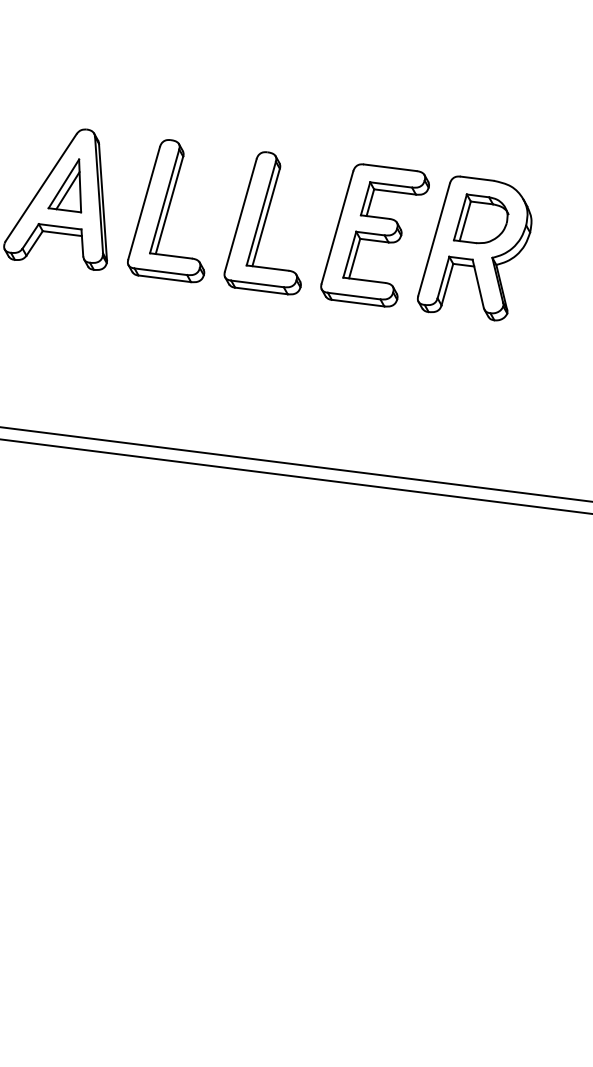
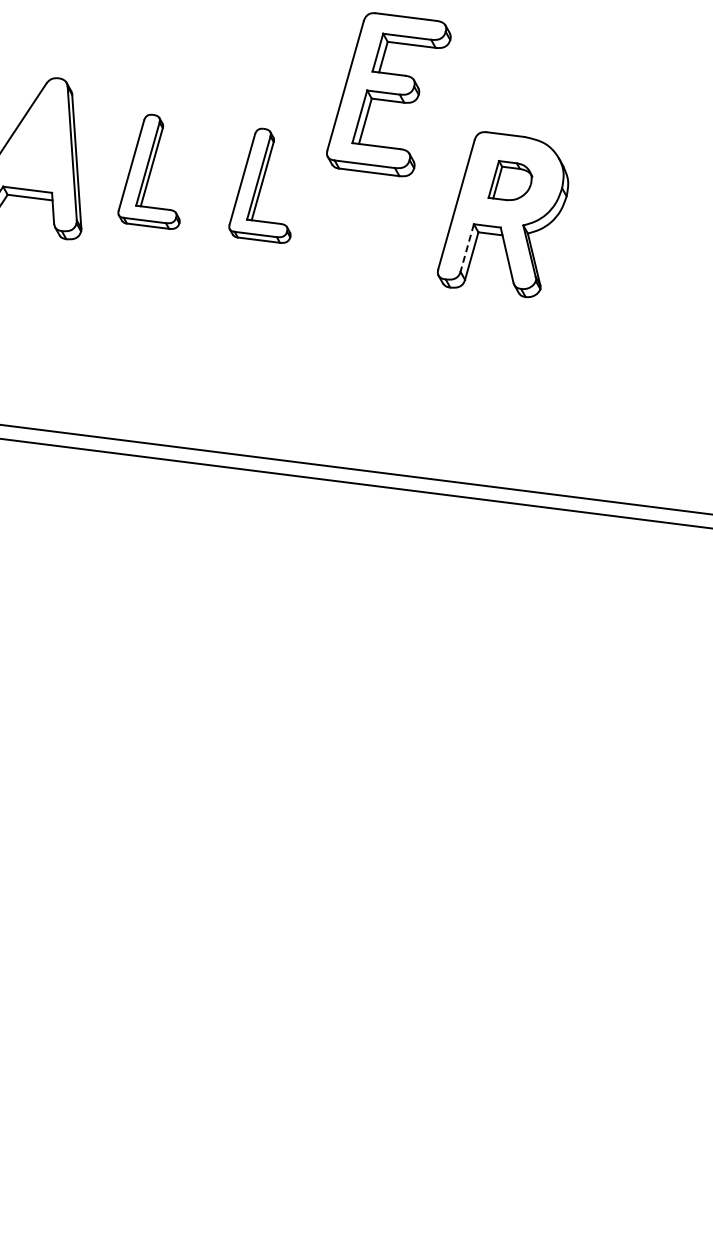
part: (64, 185) -> (32, 142), removed
part: (165, 210) -> (148, 171), size x0.7
part: (481, 218) -> (510, 180), size x0.7
part: (262, 223) -> (259, 185), size x0.7
part: (374, 235) -> (388, 94), moved
line: (443, 277) -> (467, 248), solid -> dashed

